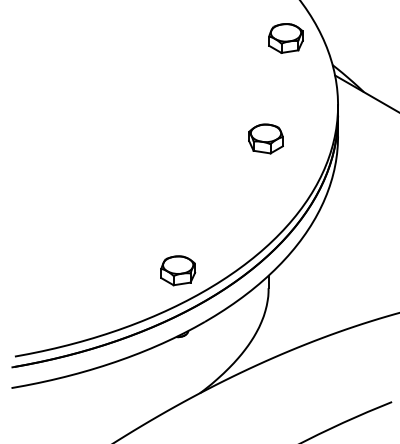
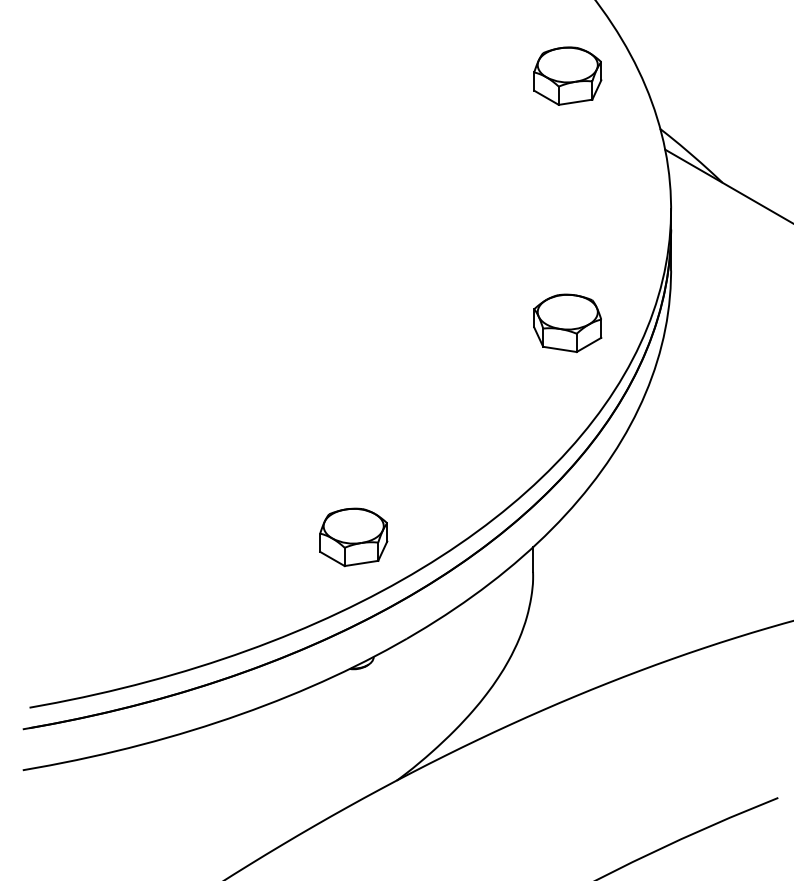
part: (265, 138) -> (566, 322), moved

